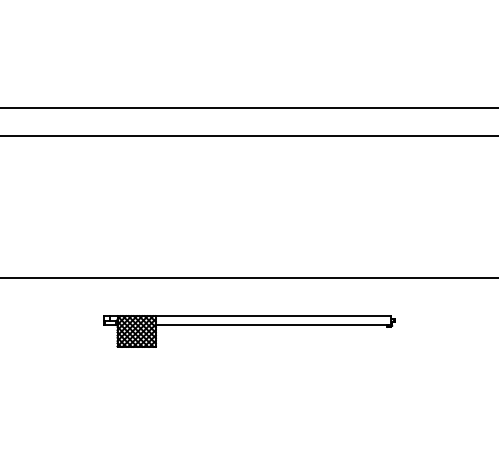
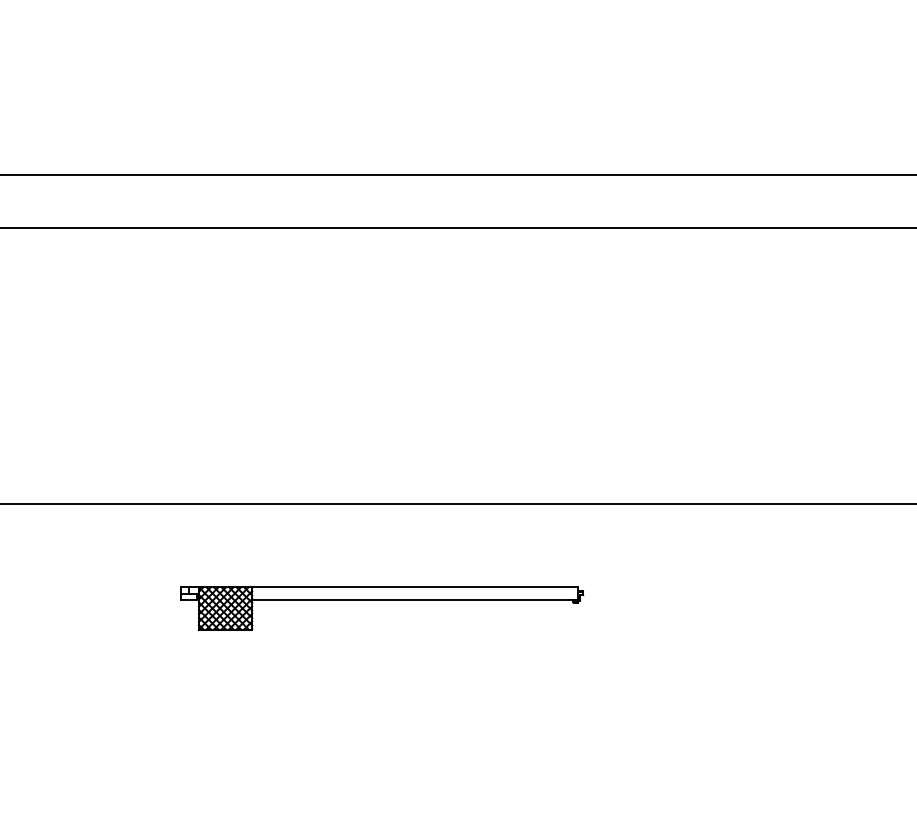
part: (249, 331) -> (381, 608), size x0.71

